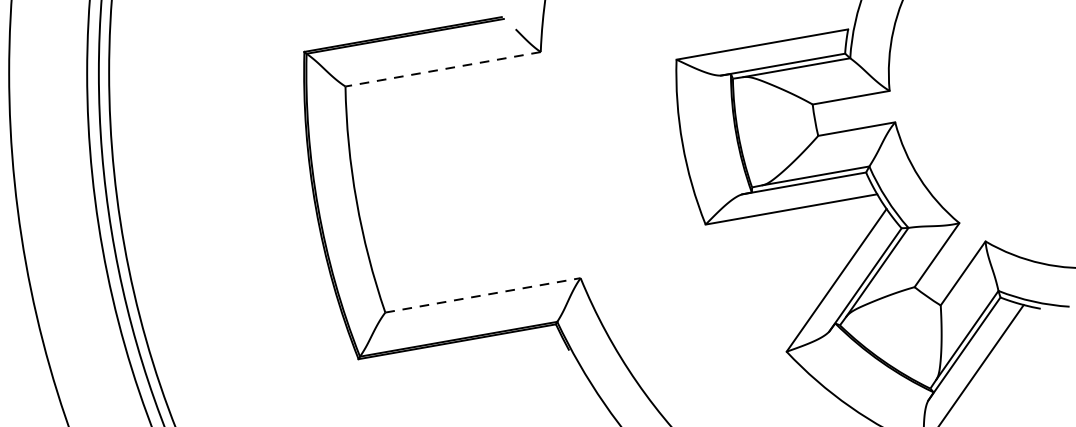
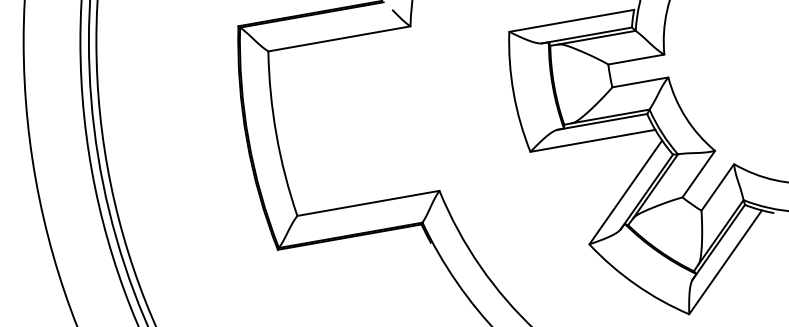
line: (441, 68) -> (338, 38), dashed -> solid
line: (483, 295) -> (368, 203), dashed -> solid

